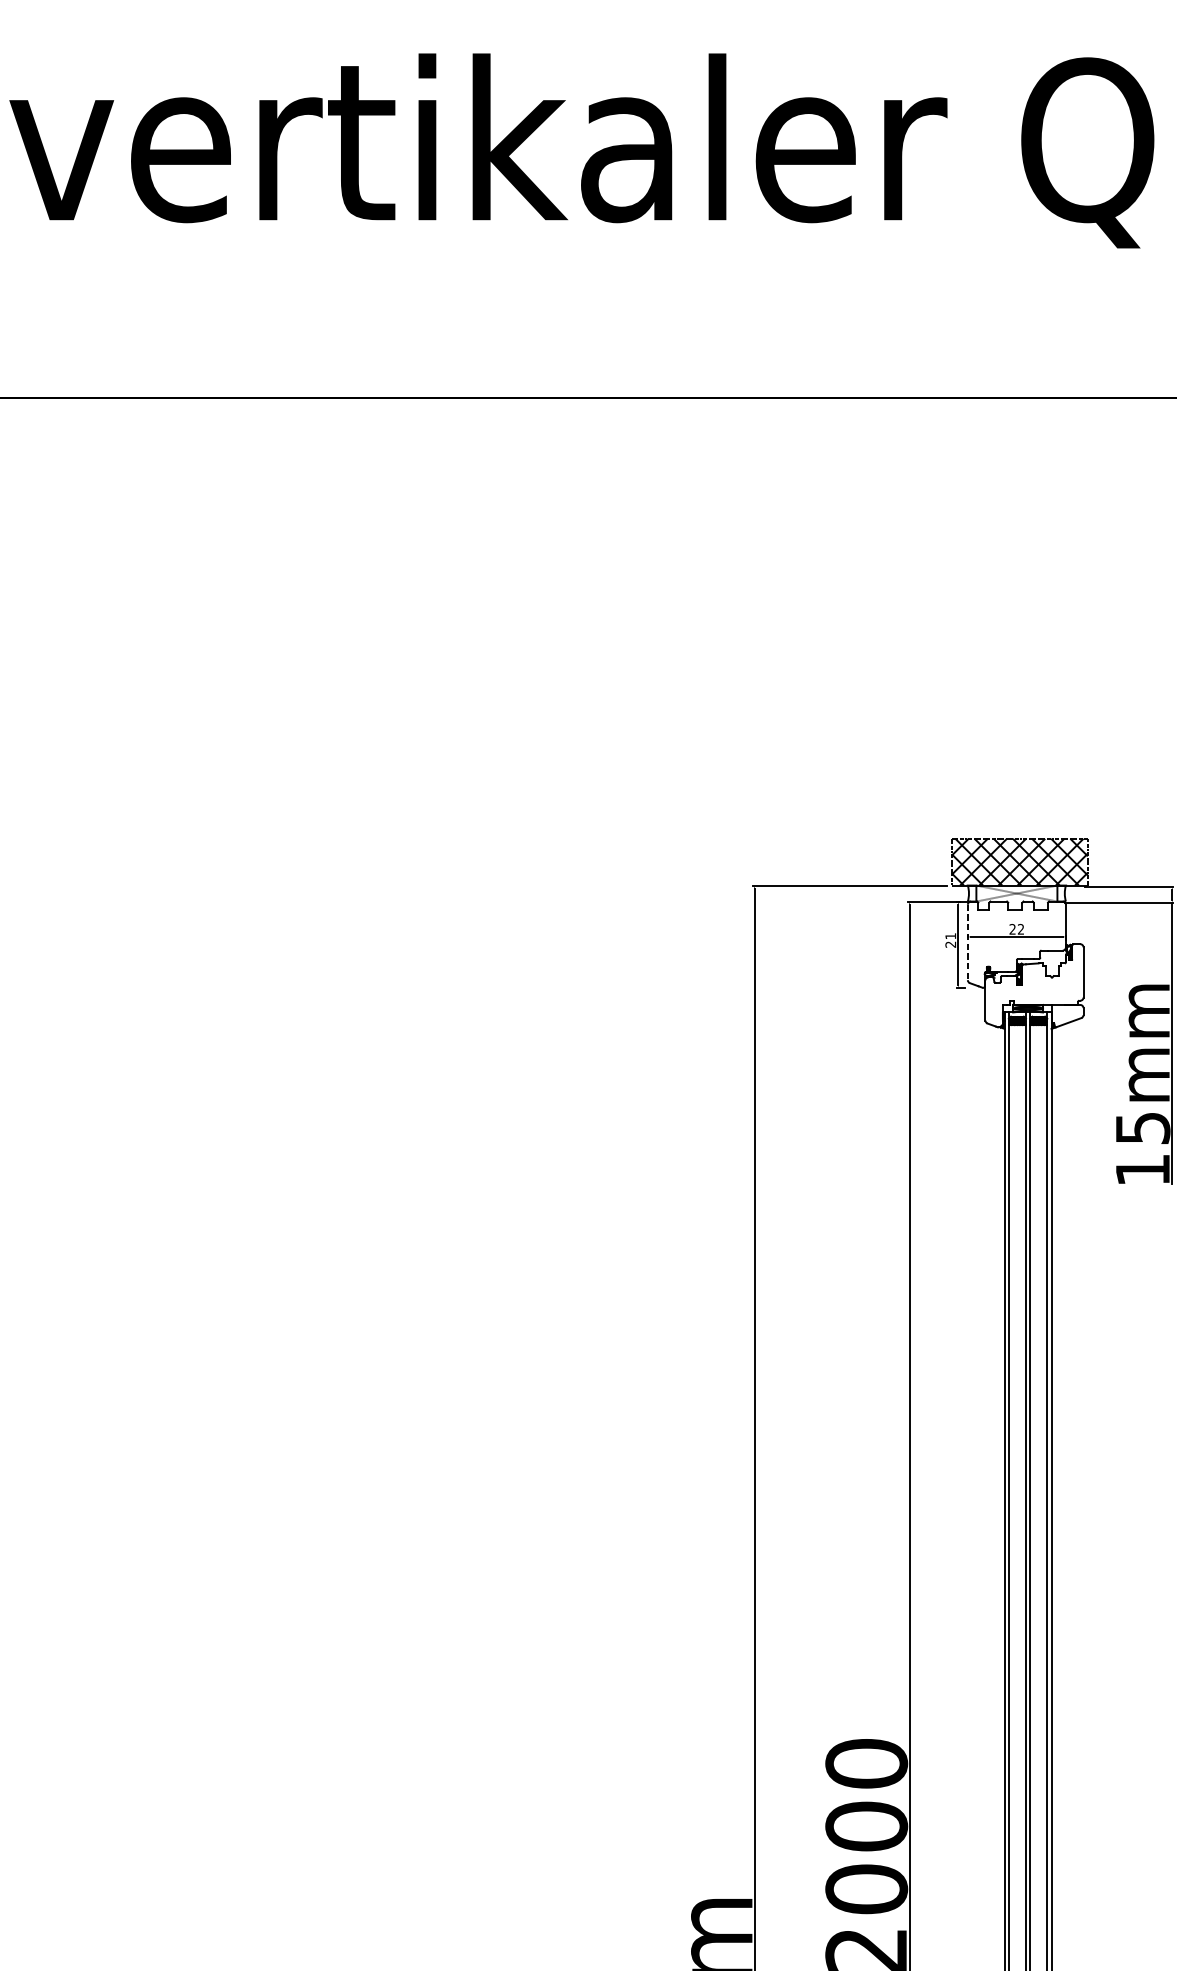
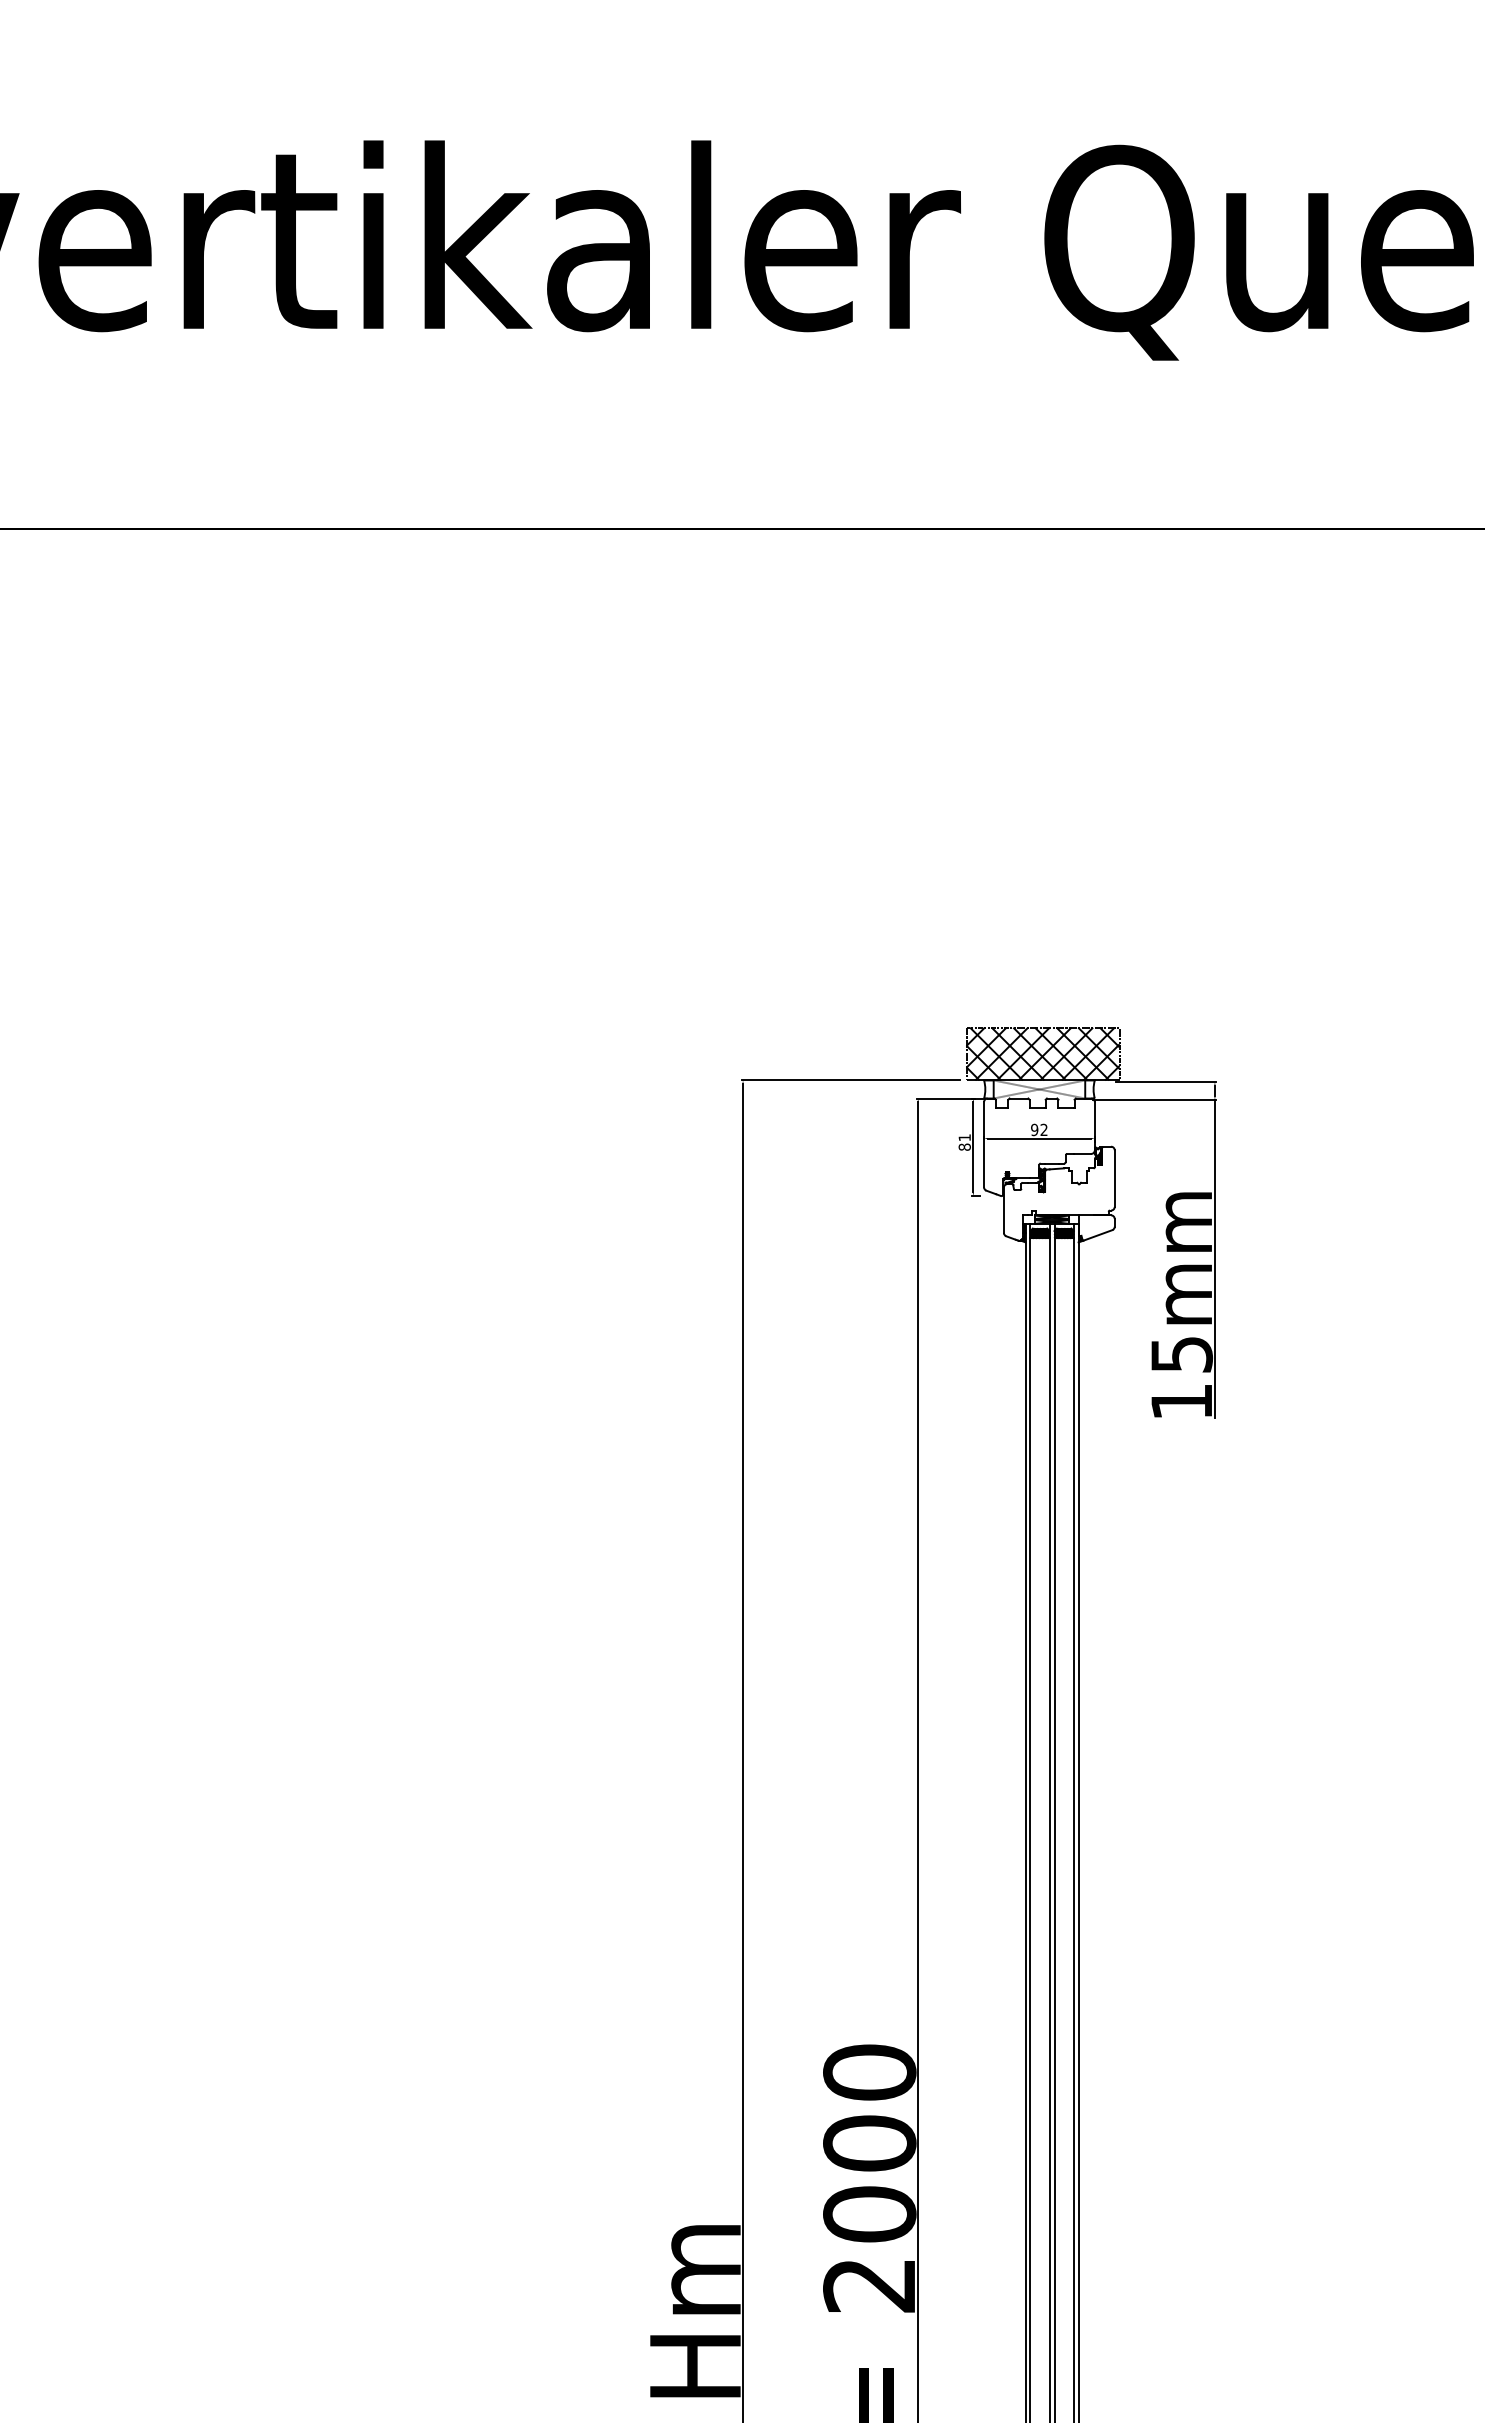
text: (1012, 928) -> (1034, 1129), 22 -> 92
line: (968, 942) -> (984, 1144), dashed -> solid
text: (950, 944) -> (964, 1146), 21 -> 81

